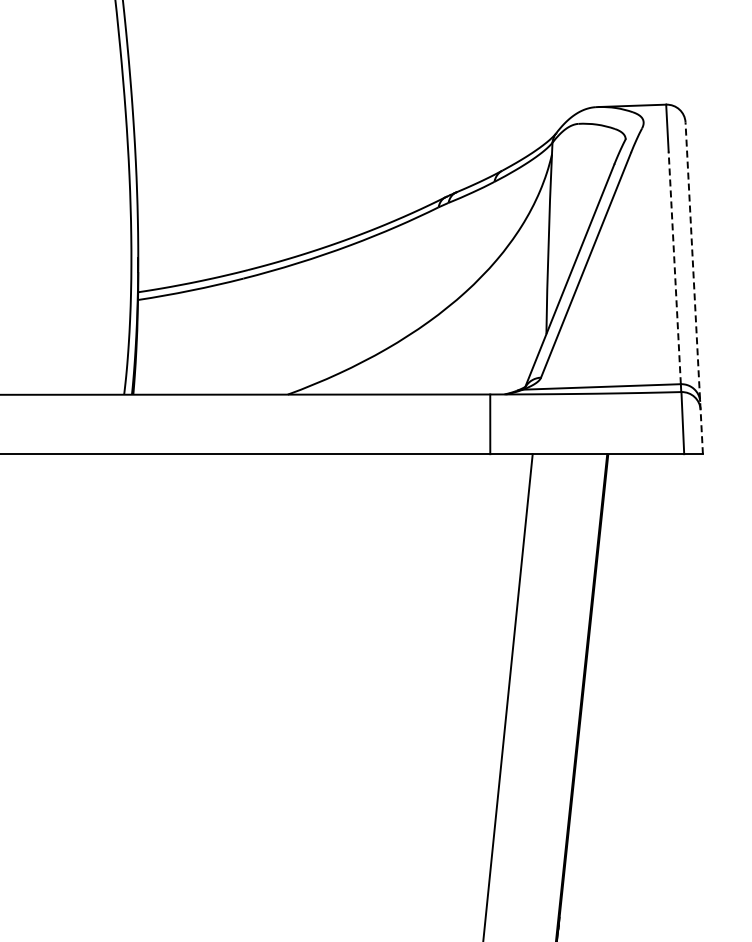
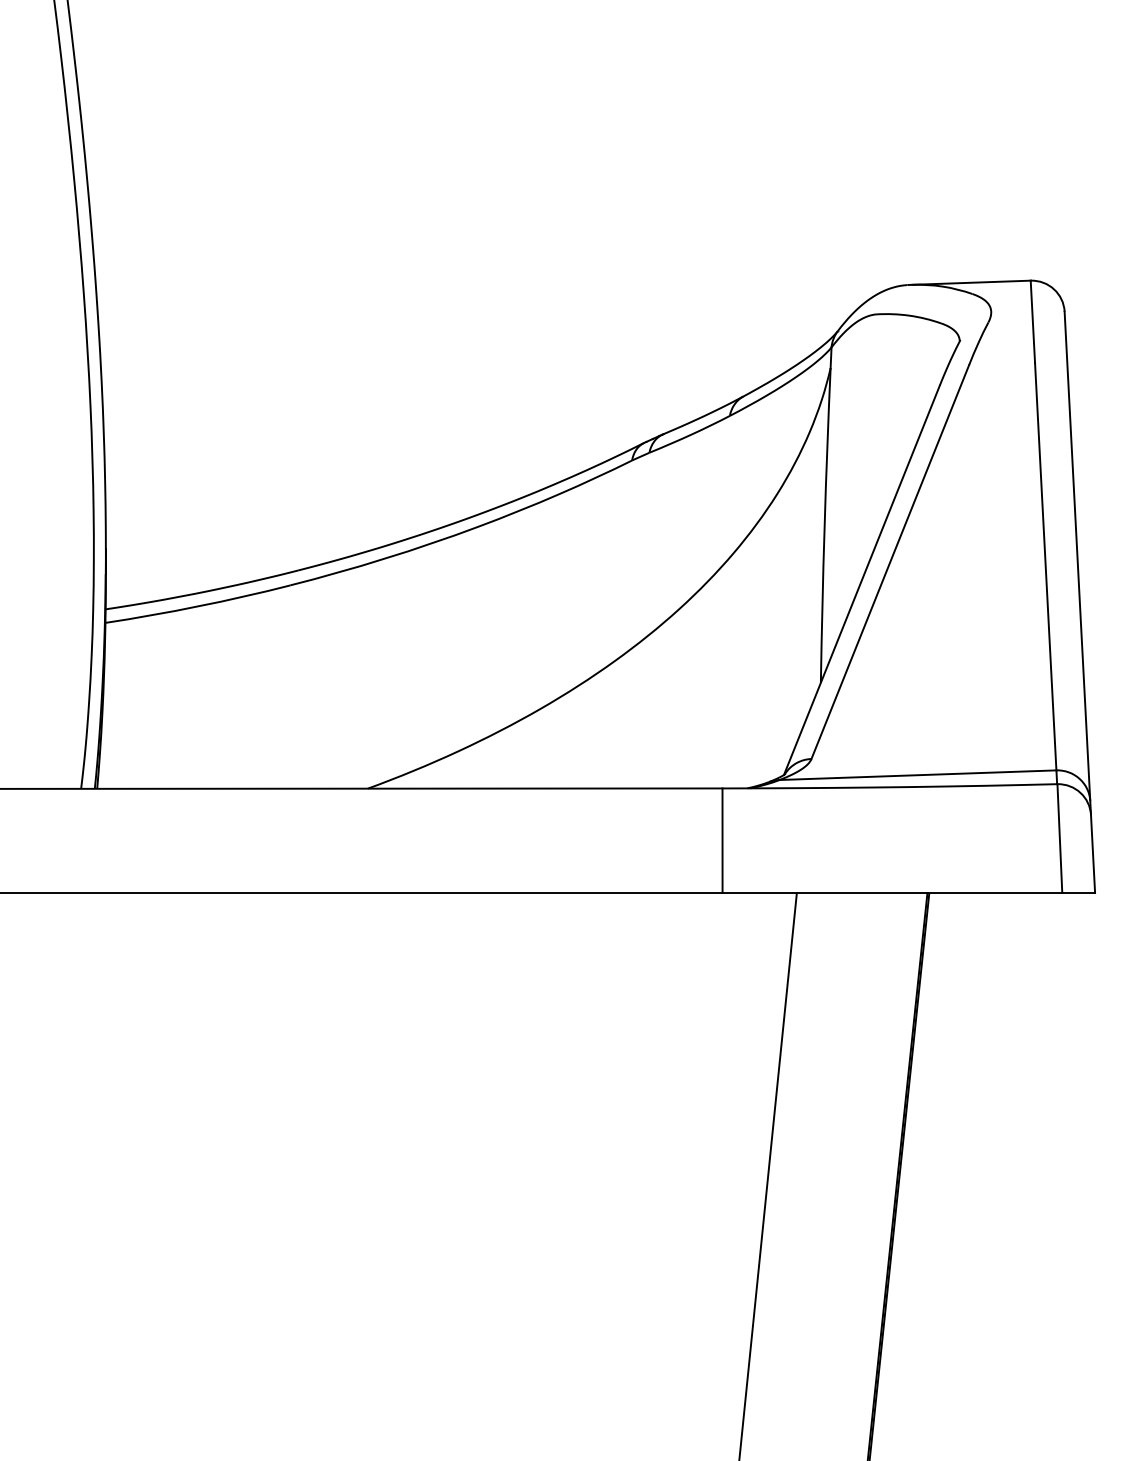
line: (674, 267) -> (1045, 565), dashed -> solid
line: (694, 287) -> (1080, 600), dashed -> solid

